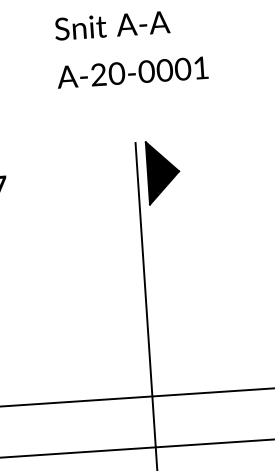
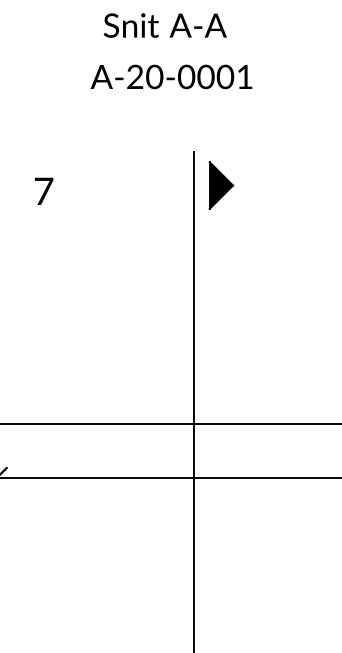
text: (111, 25) -> (164, 25), moved
text: (132, 72) -> (171, 76), moved
part: (163, 172) -> (221, 185), size x0.7

